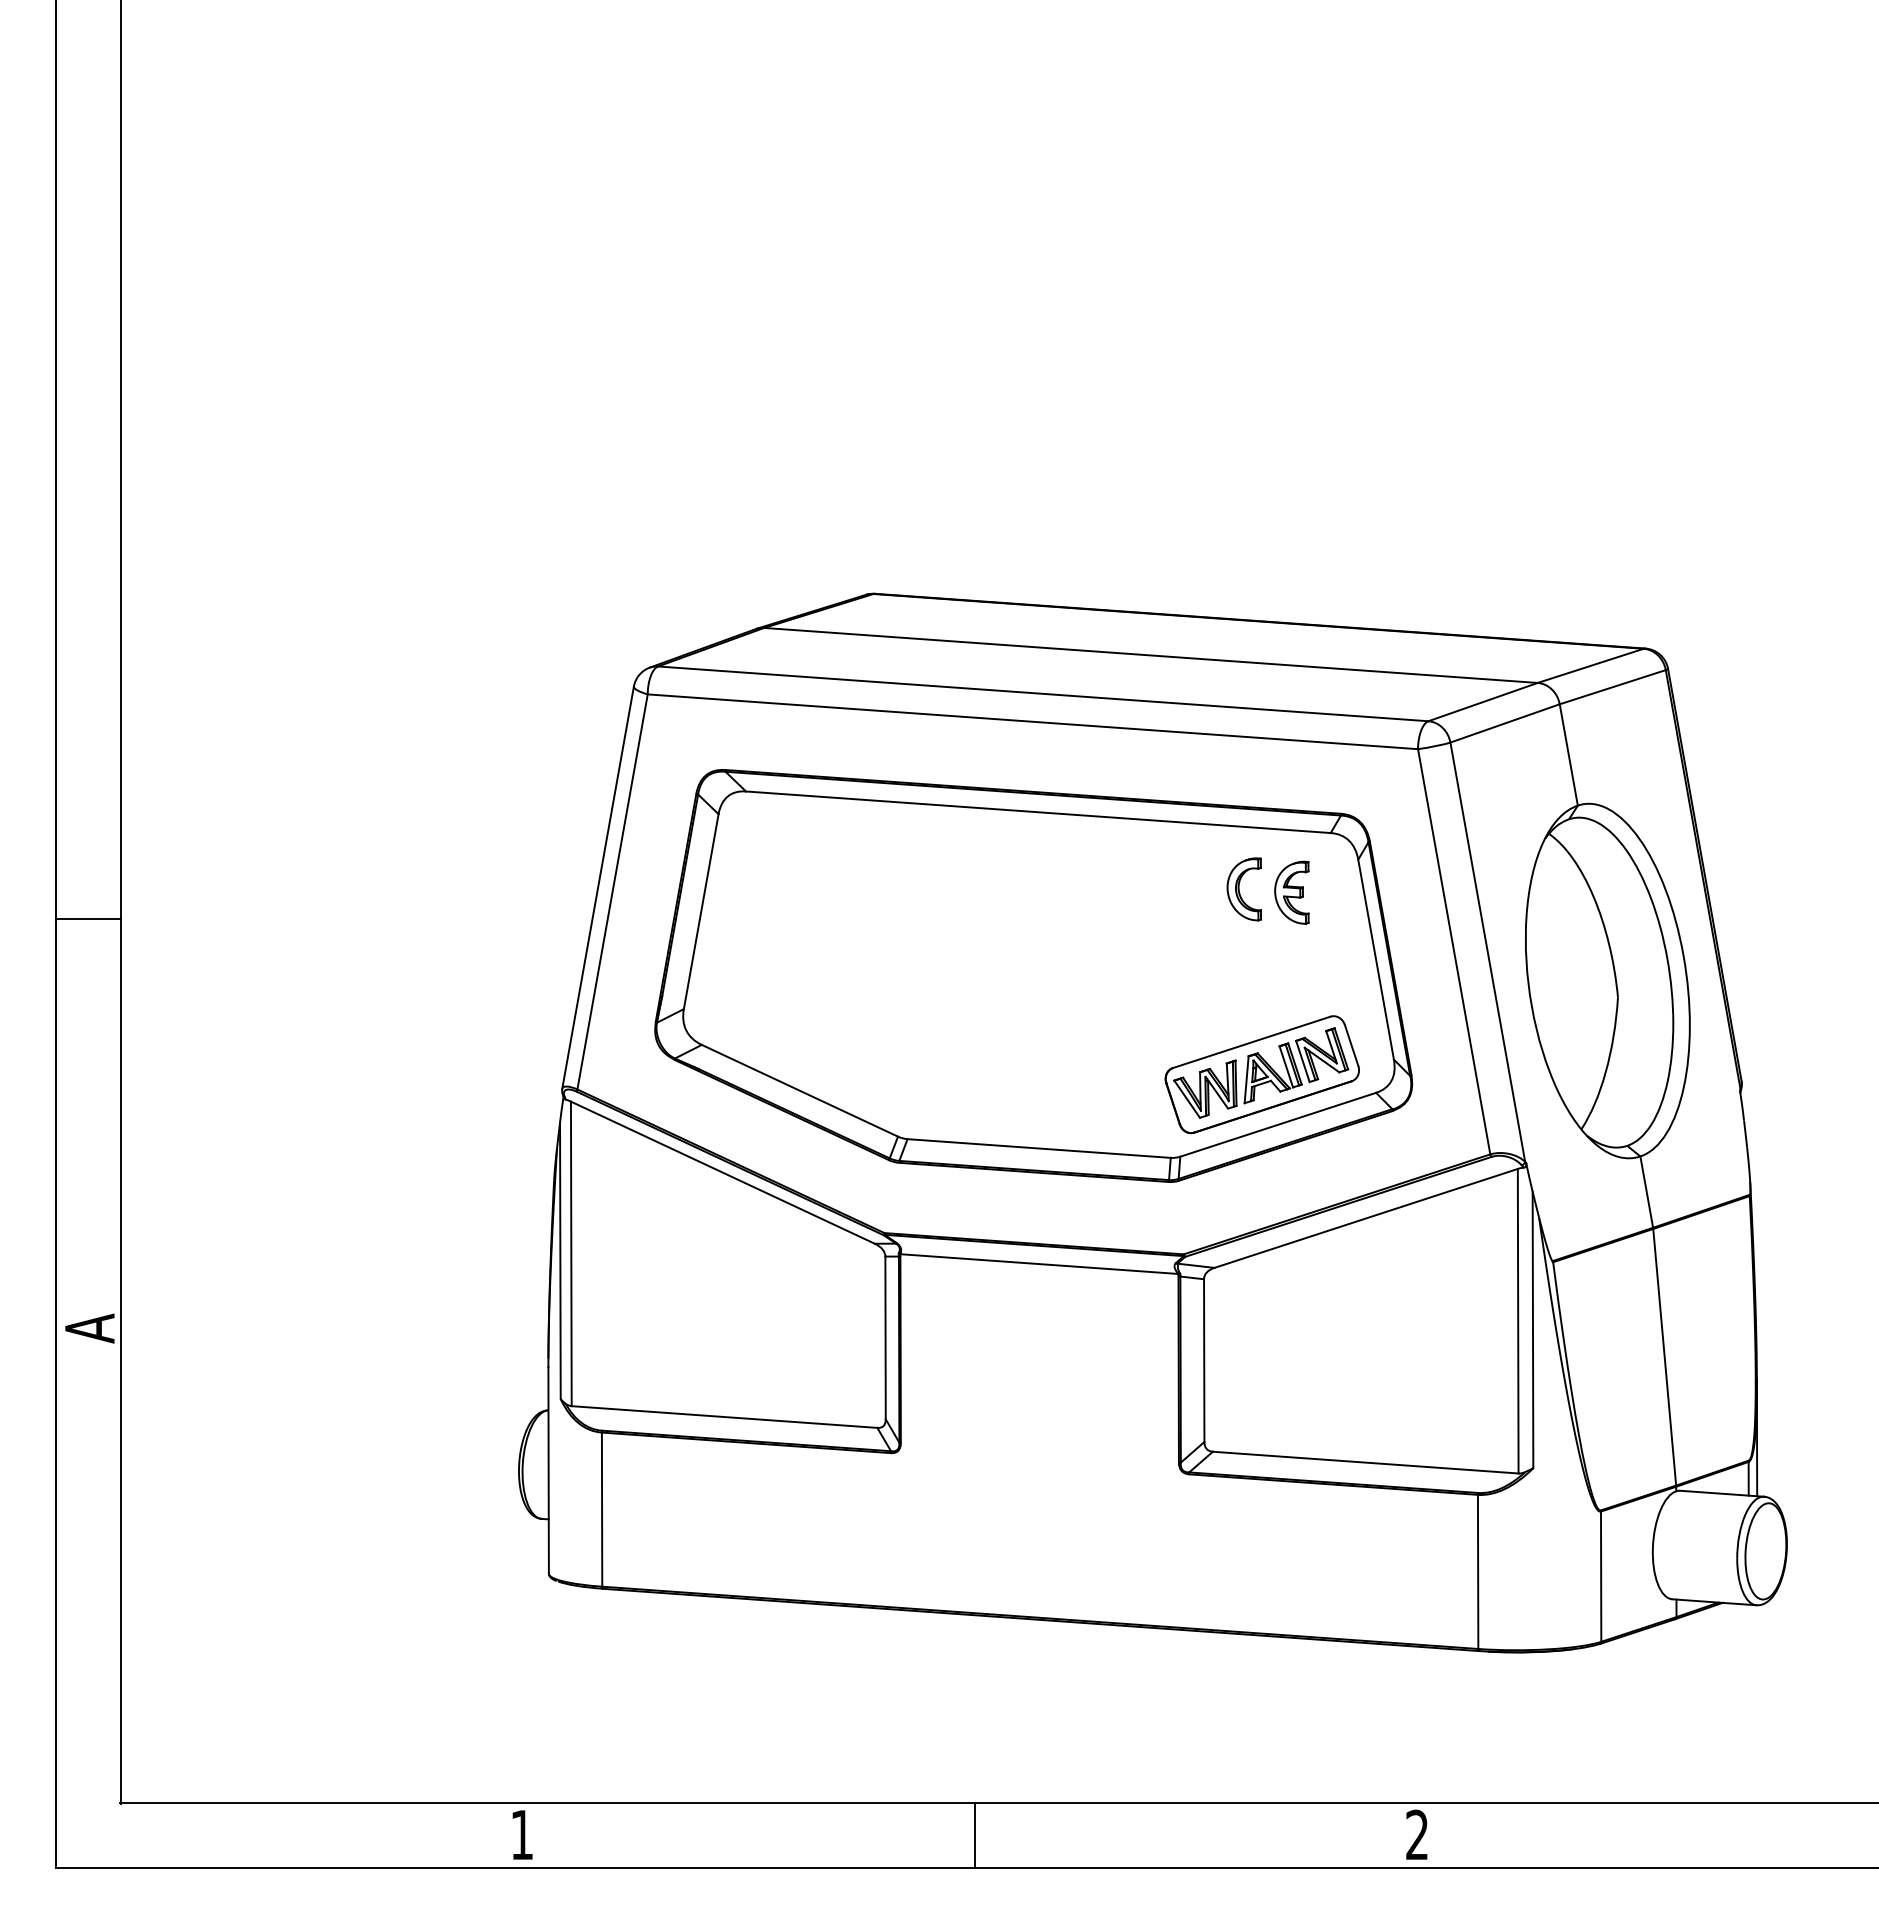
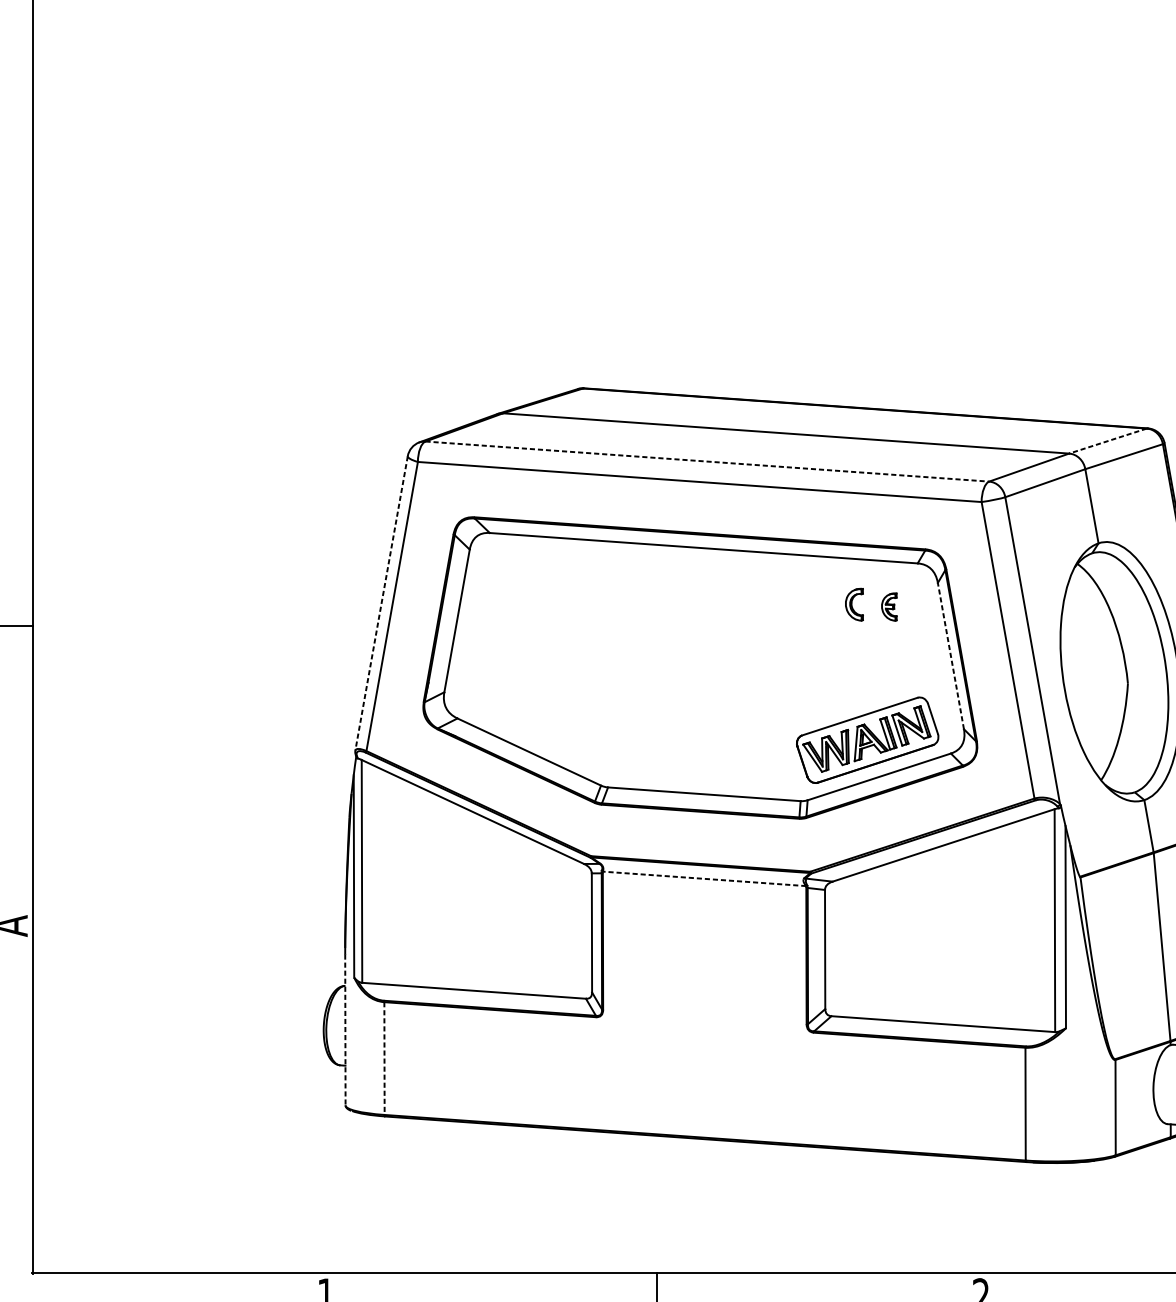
line: (1590, 665) -> (1107, 440), solid -> dashed
line: (1043, 693) -> (707, 461), solid -> dashed
line: (597, 888) -> (381, 604), solid -> dashed
part: (1243, 889) -> (853, 604), size x0.7
part: (1291, 892) -> (889, 606), size x0.6
line: (1376, 959) -> (951, 655), solid -> dashed
line: (1038, 1264) -> (703, 879), solid -> dashed
line: (548, 1471) -> (345, 1030), solid -> dashed
line: (602, 1510) -> (384, 1059), solid -> dashed

